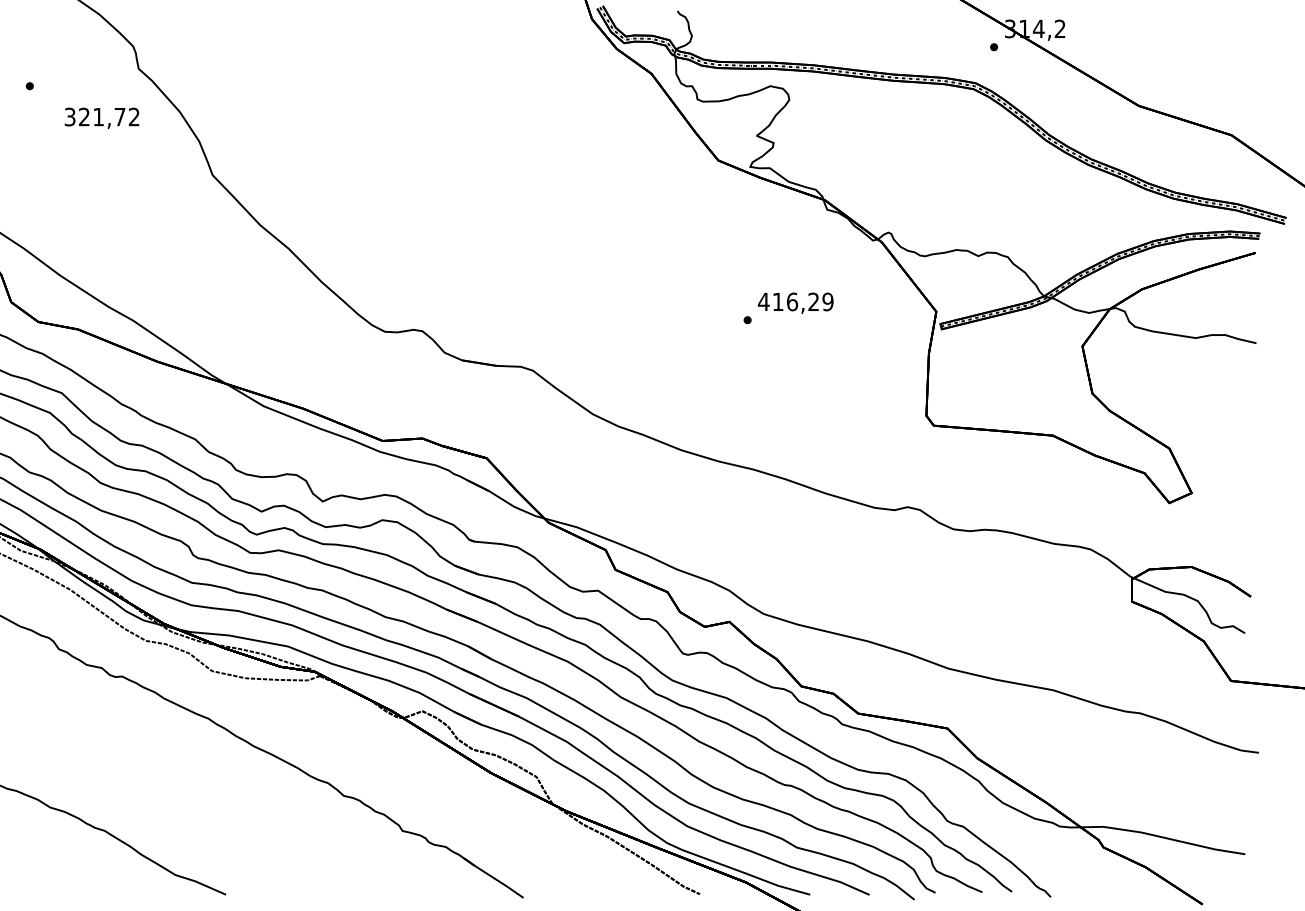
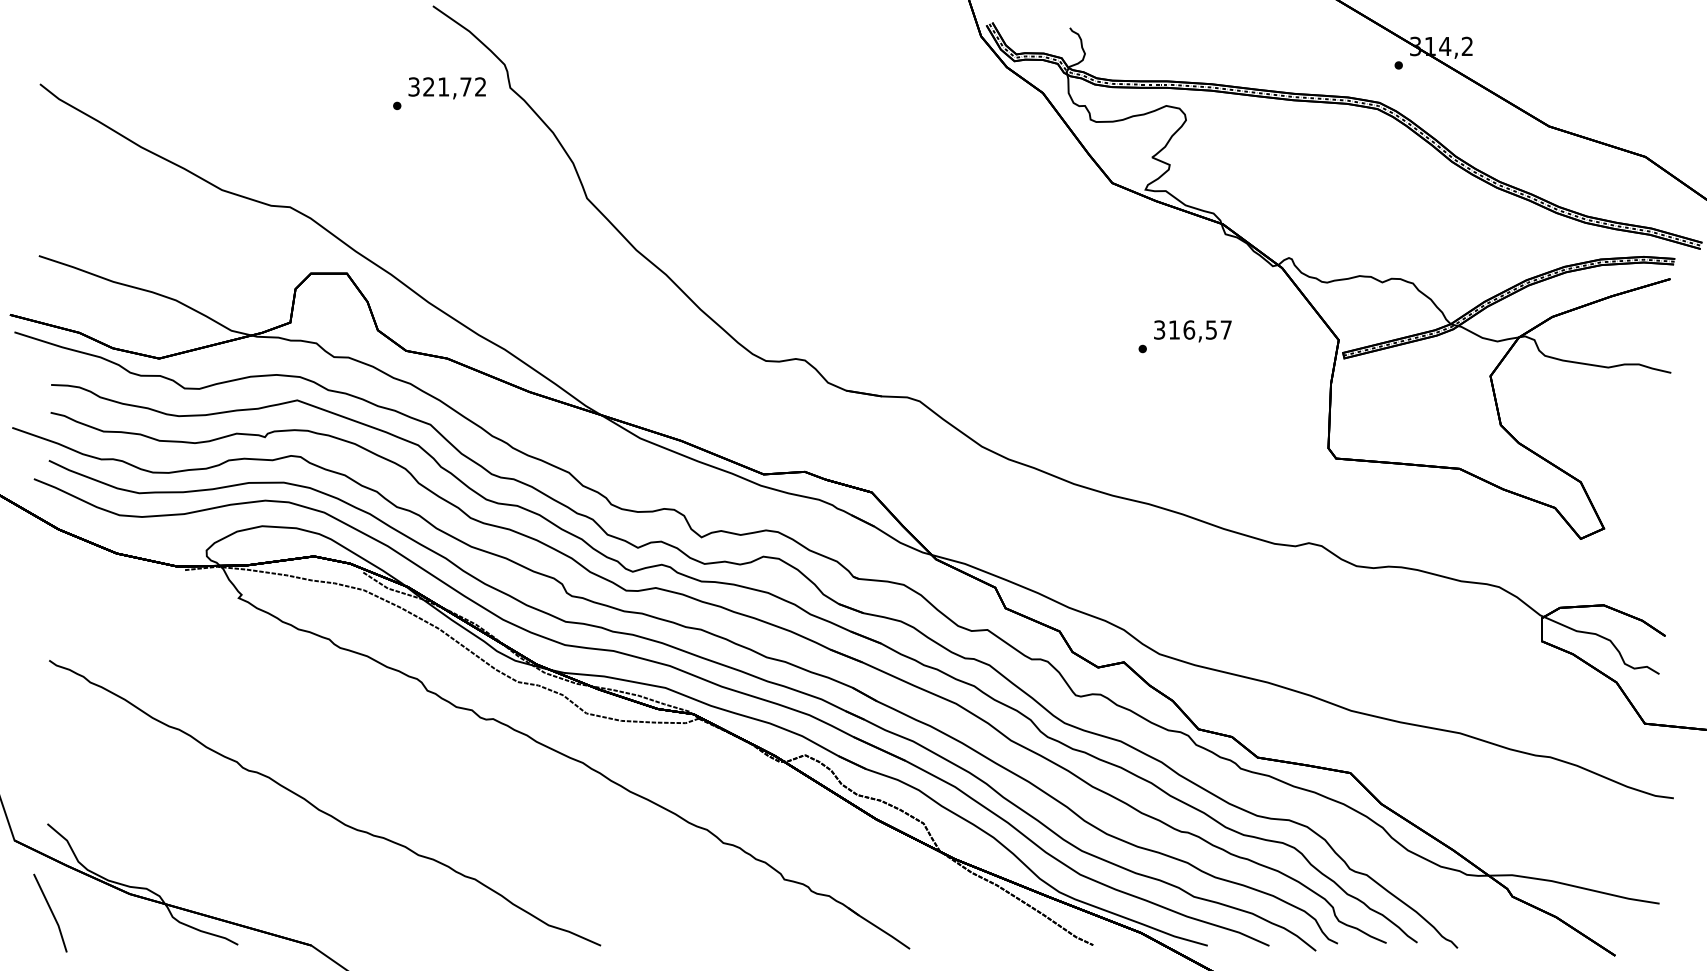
text: (101, 118) -> (446, 88), moved
text: (795, 301) -> (1192, 329), 416,29 -> 316,57

